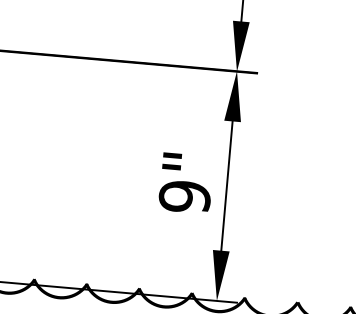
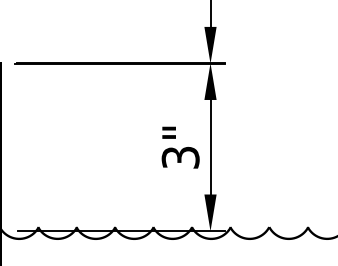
text: (184, 196) -> (180, 157), 9" -> 3"

